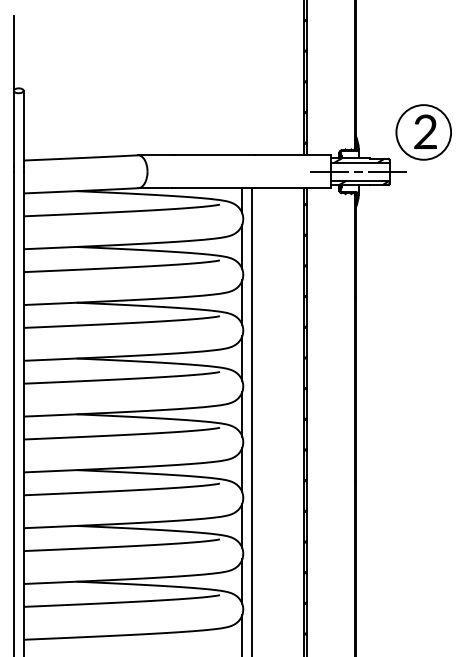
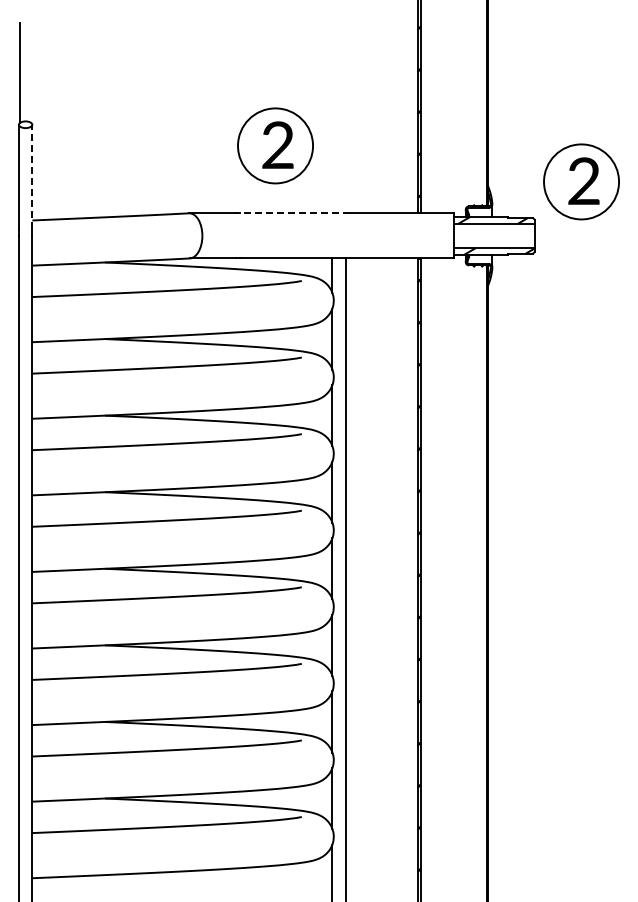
part: (200, 105) -> (275, 145), added
line: (23, 128) -> (32, 176), solid -> dashed
line: (215, 155) -> (295, 213), solid -> dashed
line: (358, 171) -> (491, 235), removed

